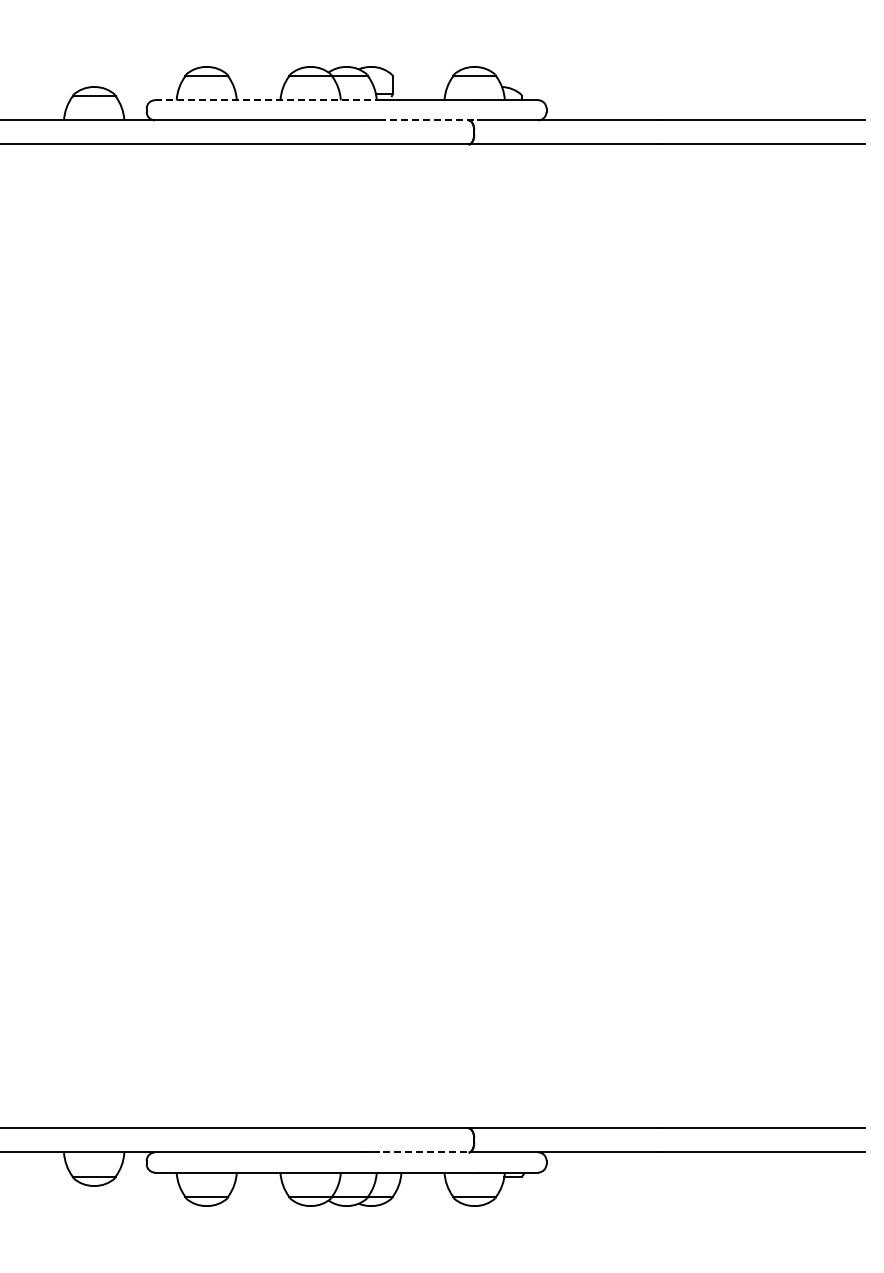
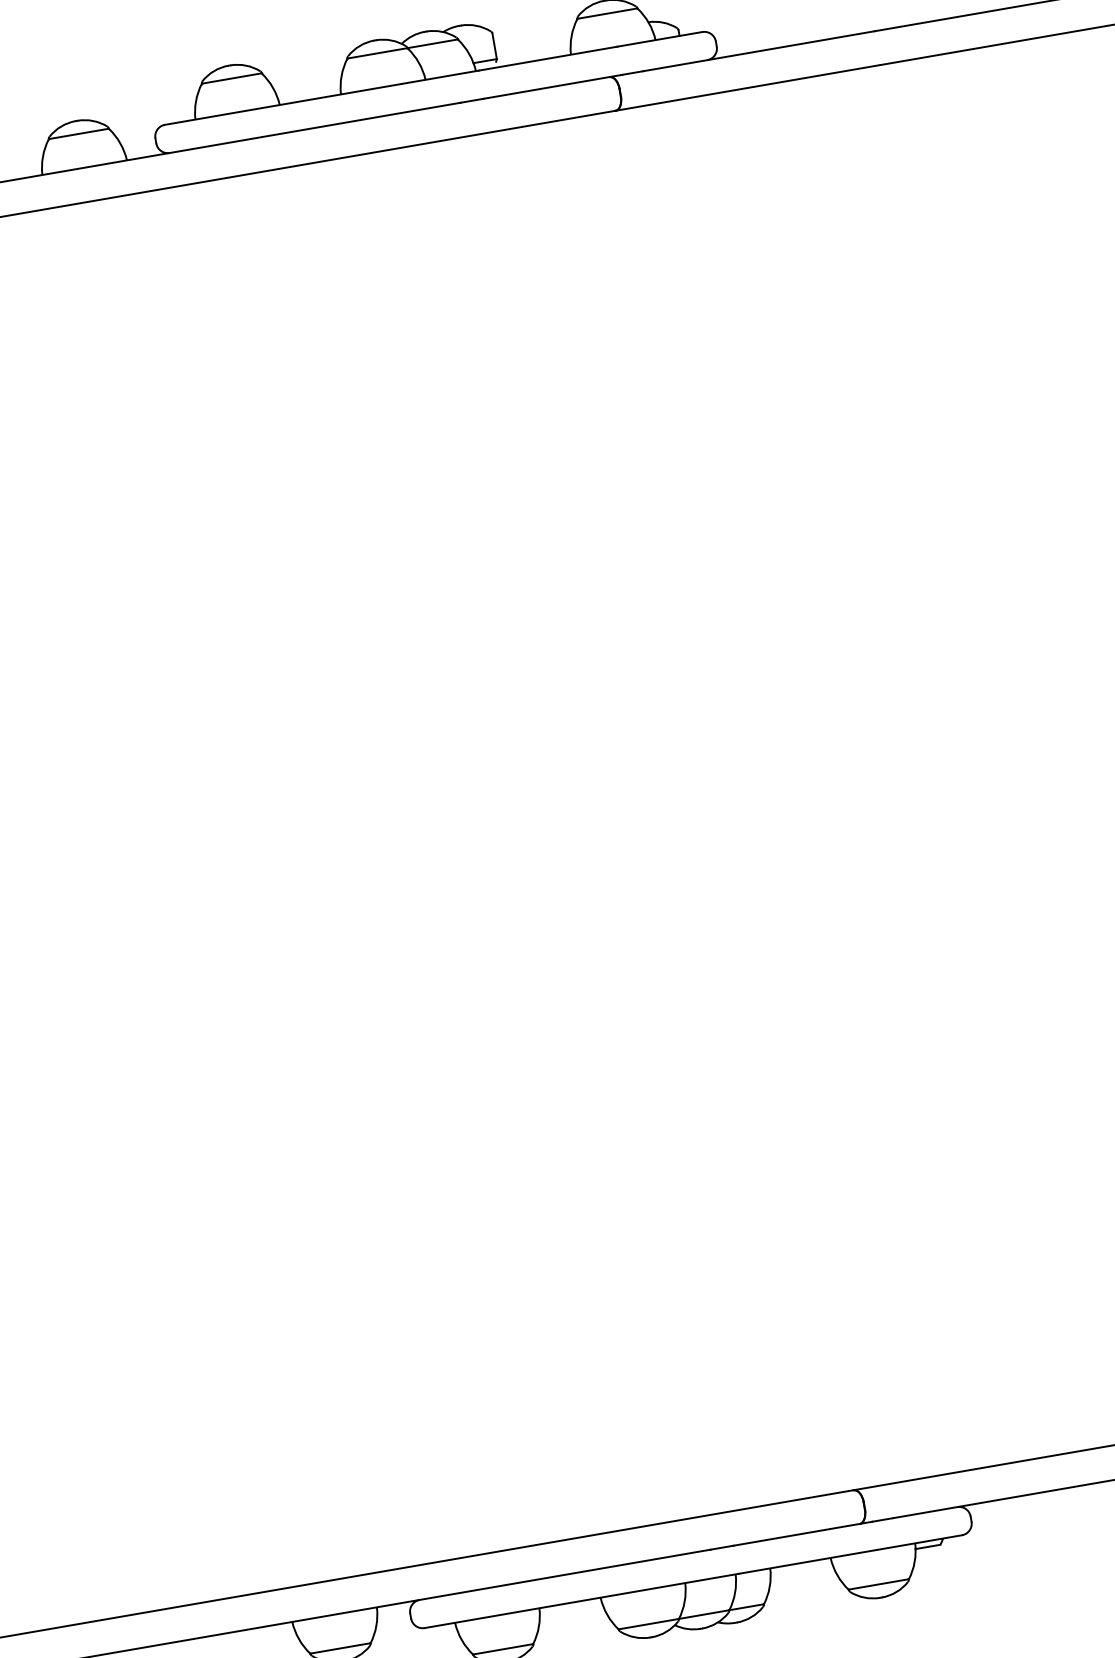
line: (266, 100) -> (321, 98), dashed -> solid
line: (428, 120) -> (553, 86), dashed -> solid
line: (427, 1152) -> (801, 1533), dashed -> solid

